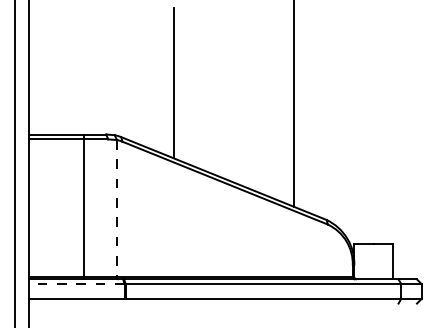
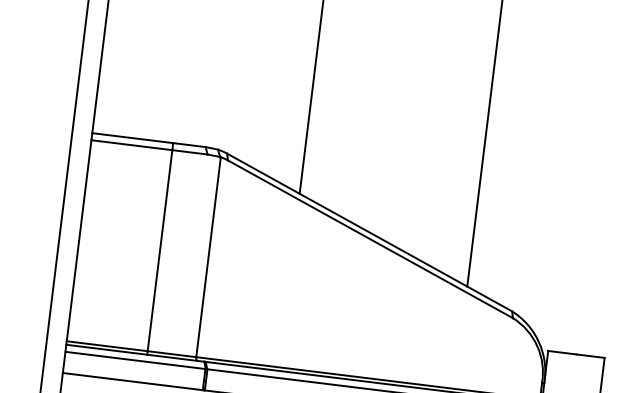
line: (117, 209) -> (208, 258), dashed -> solid
line: (76, 284) -> (135, 360), dashed -> solid

